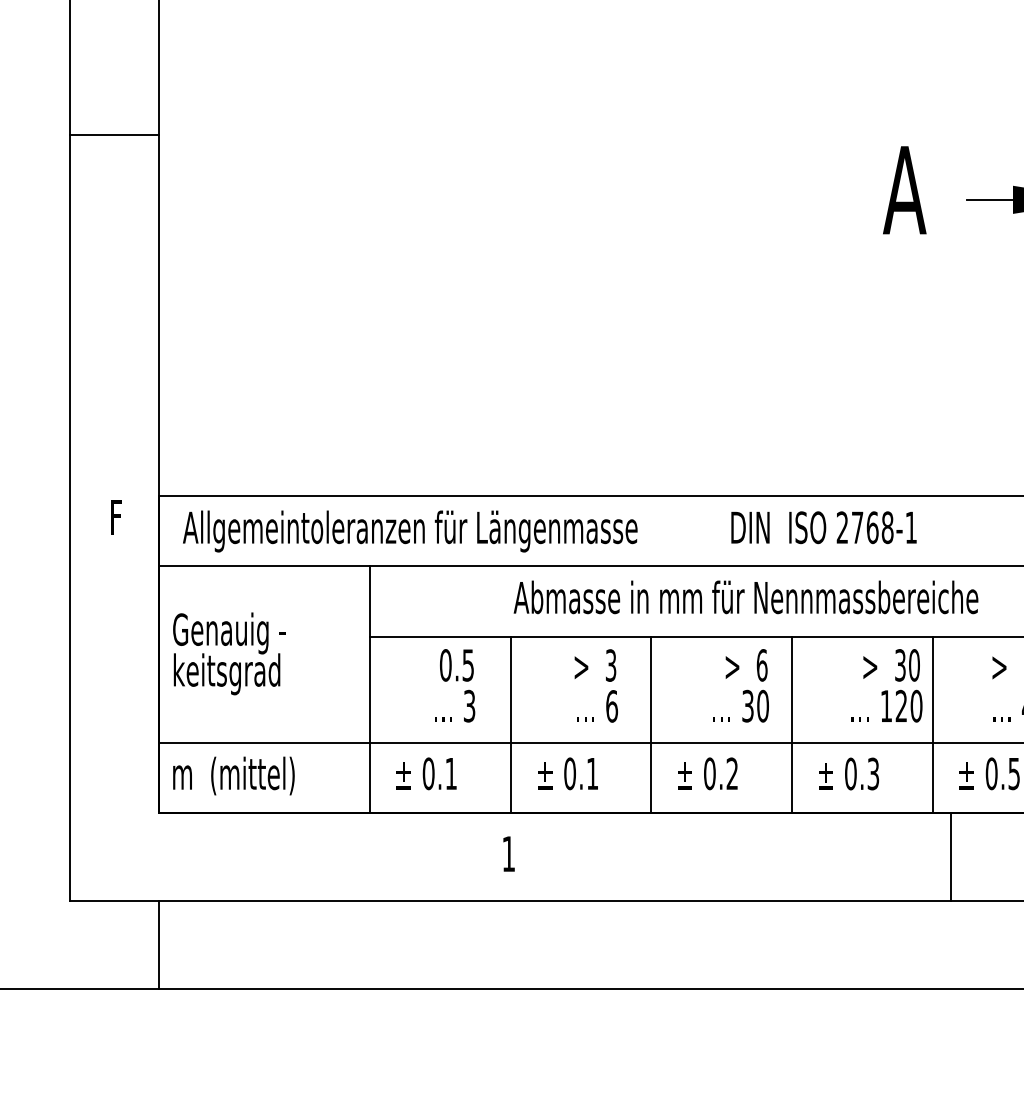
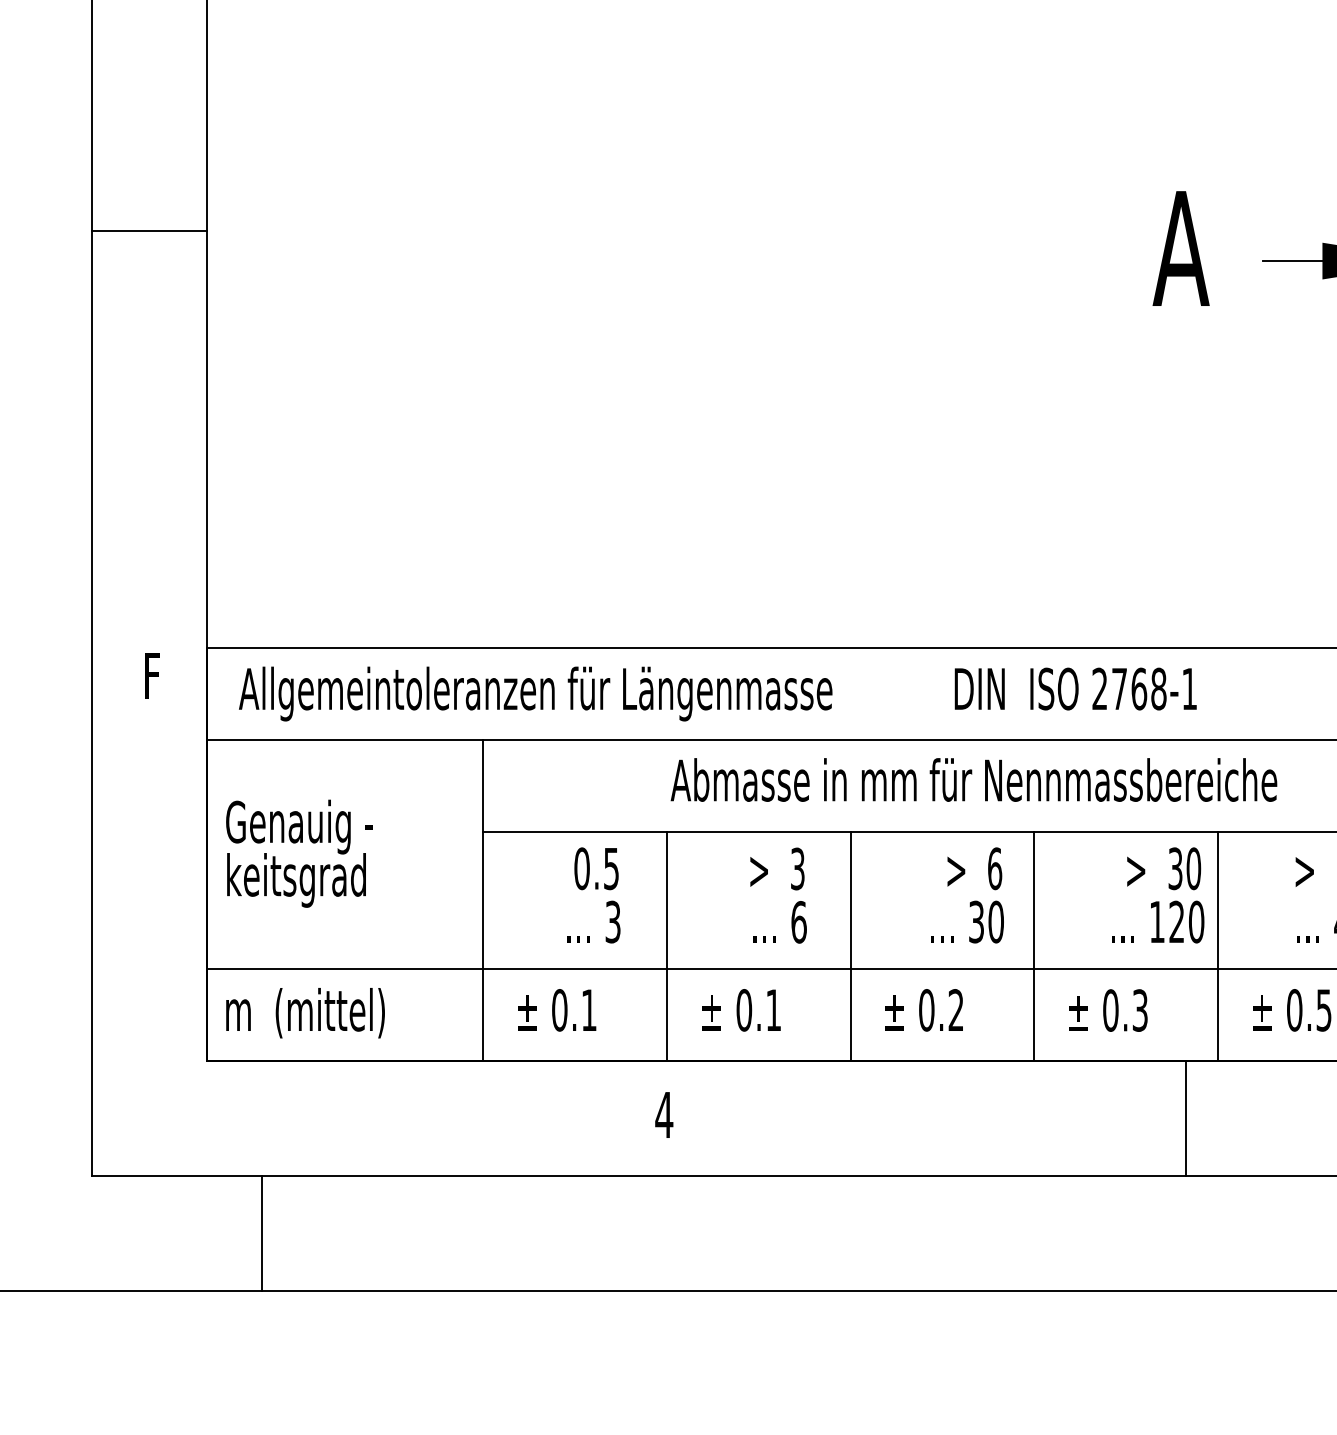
line: (114, 135) -> (149, 230), moved
text: (508, 853) -> (664, 1114), 1 -> 4
line: (950, 856) -> (1186, 1118), moved
line: (158, 944) -> (262, 1233), moved

